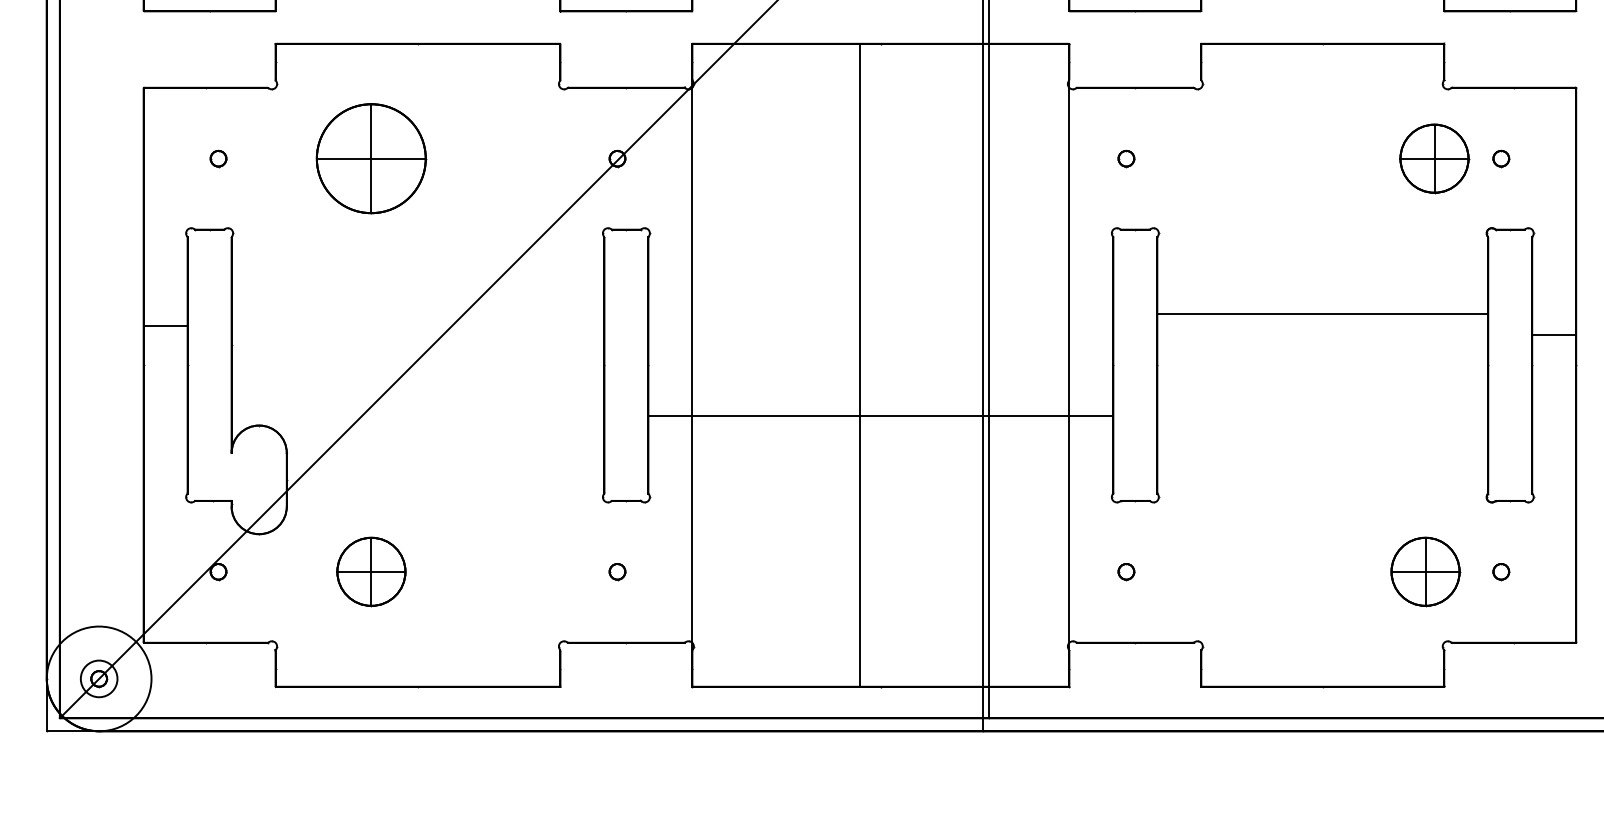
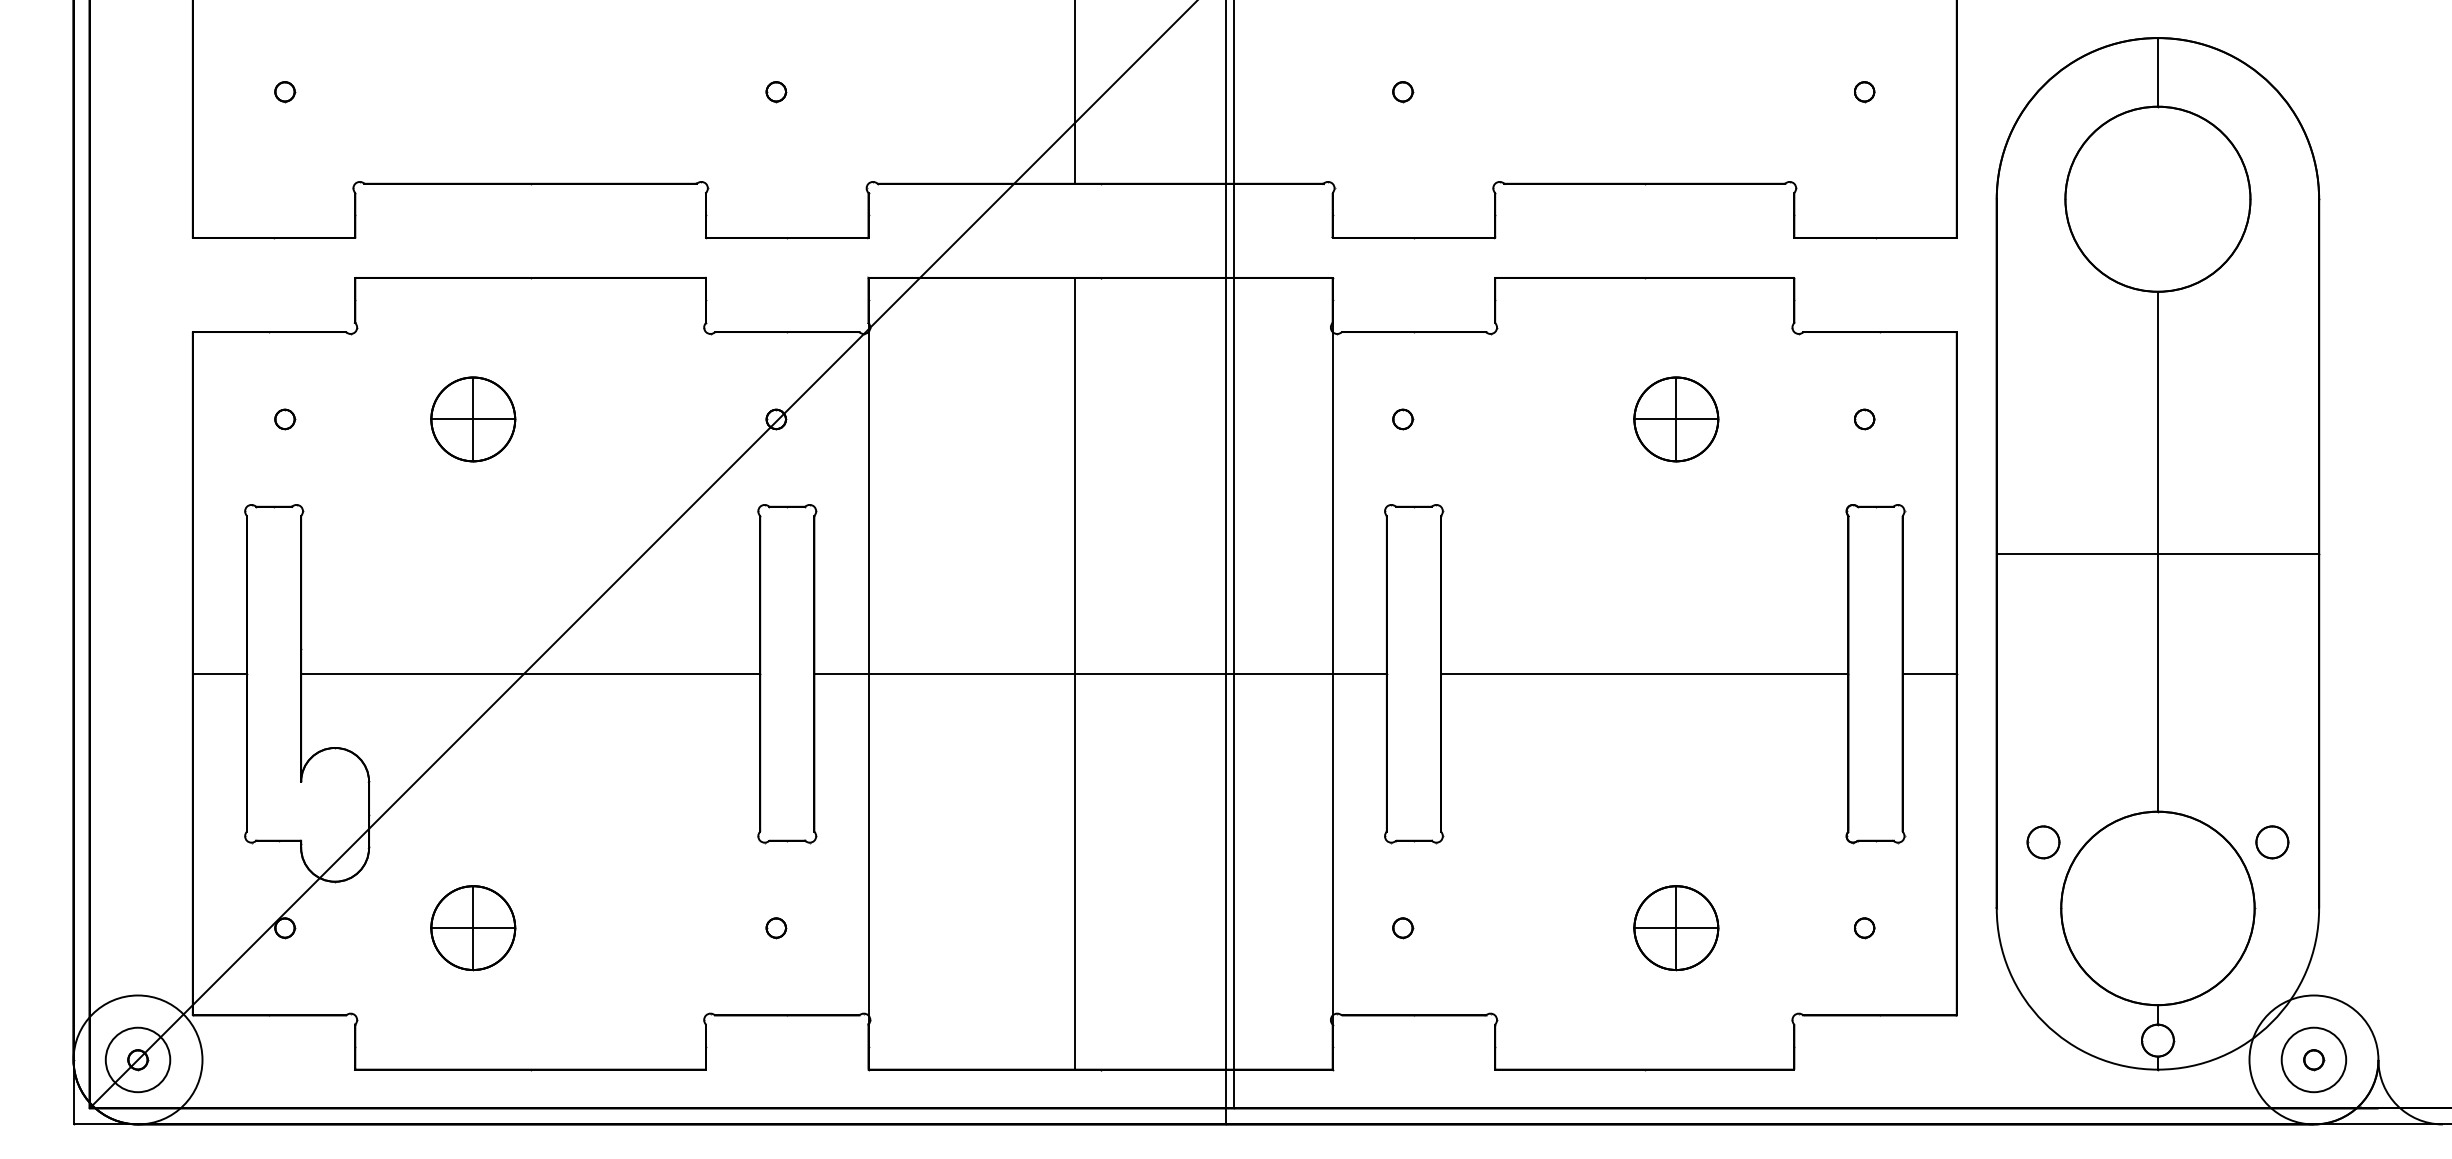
part: (371, 158) -> (473, 419), size x0.62
part: (1434, 158) -> (1676, 419), moved
line: (1322, 313) -> (1644, 673), moved
line: (165, 325) -> (219, 673), moved
line: (1554, 335) -> (1929, 673), moved
line: (417, 365) -> (530, 673), added
line: (880, 416) -> (1100, 673), moved
part: (1425, 572) -> (1676, 928), moved
circle: (98, 678) -> (137, 1059), size x1.43

